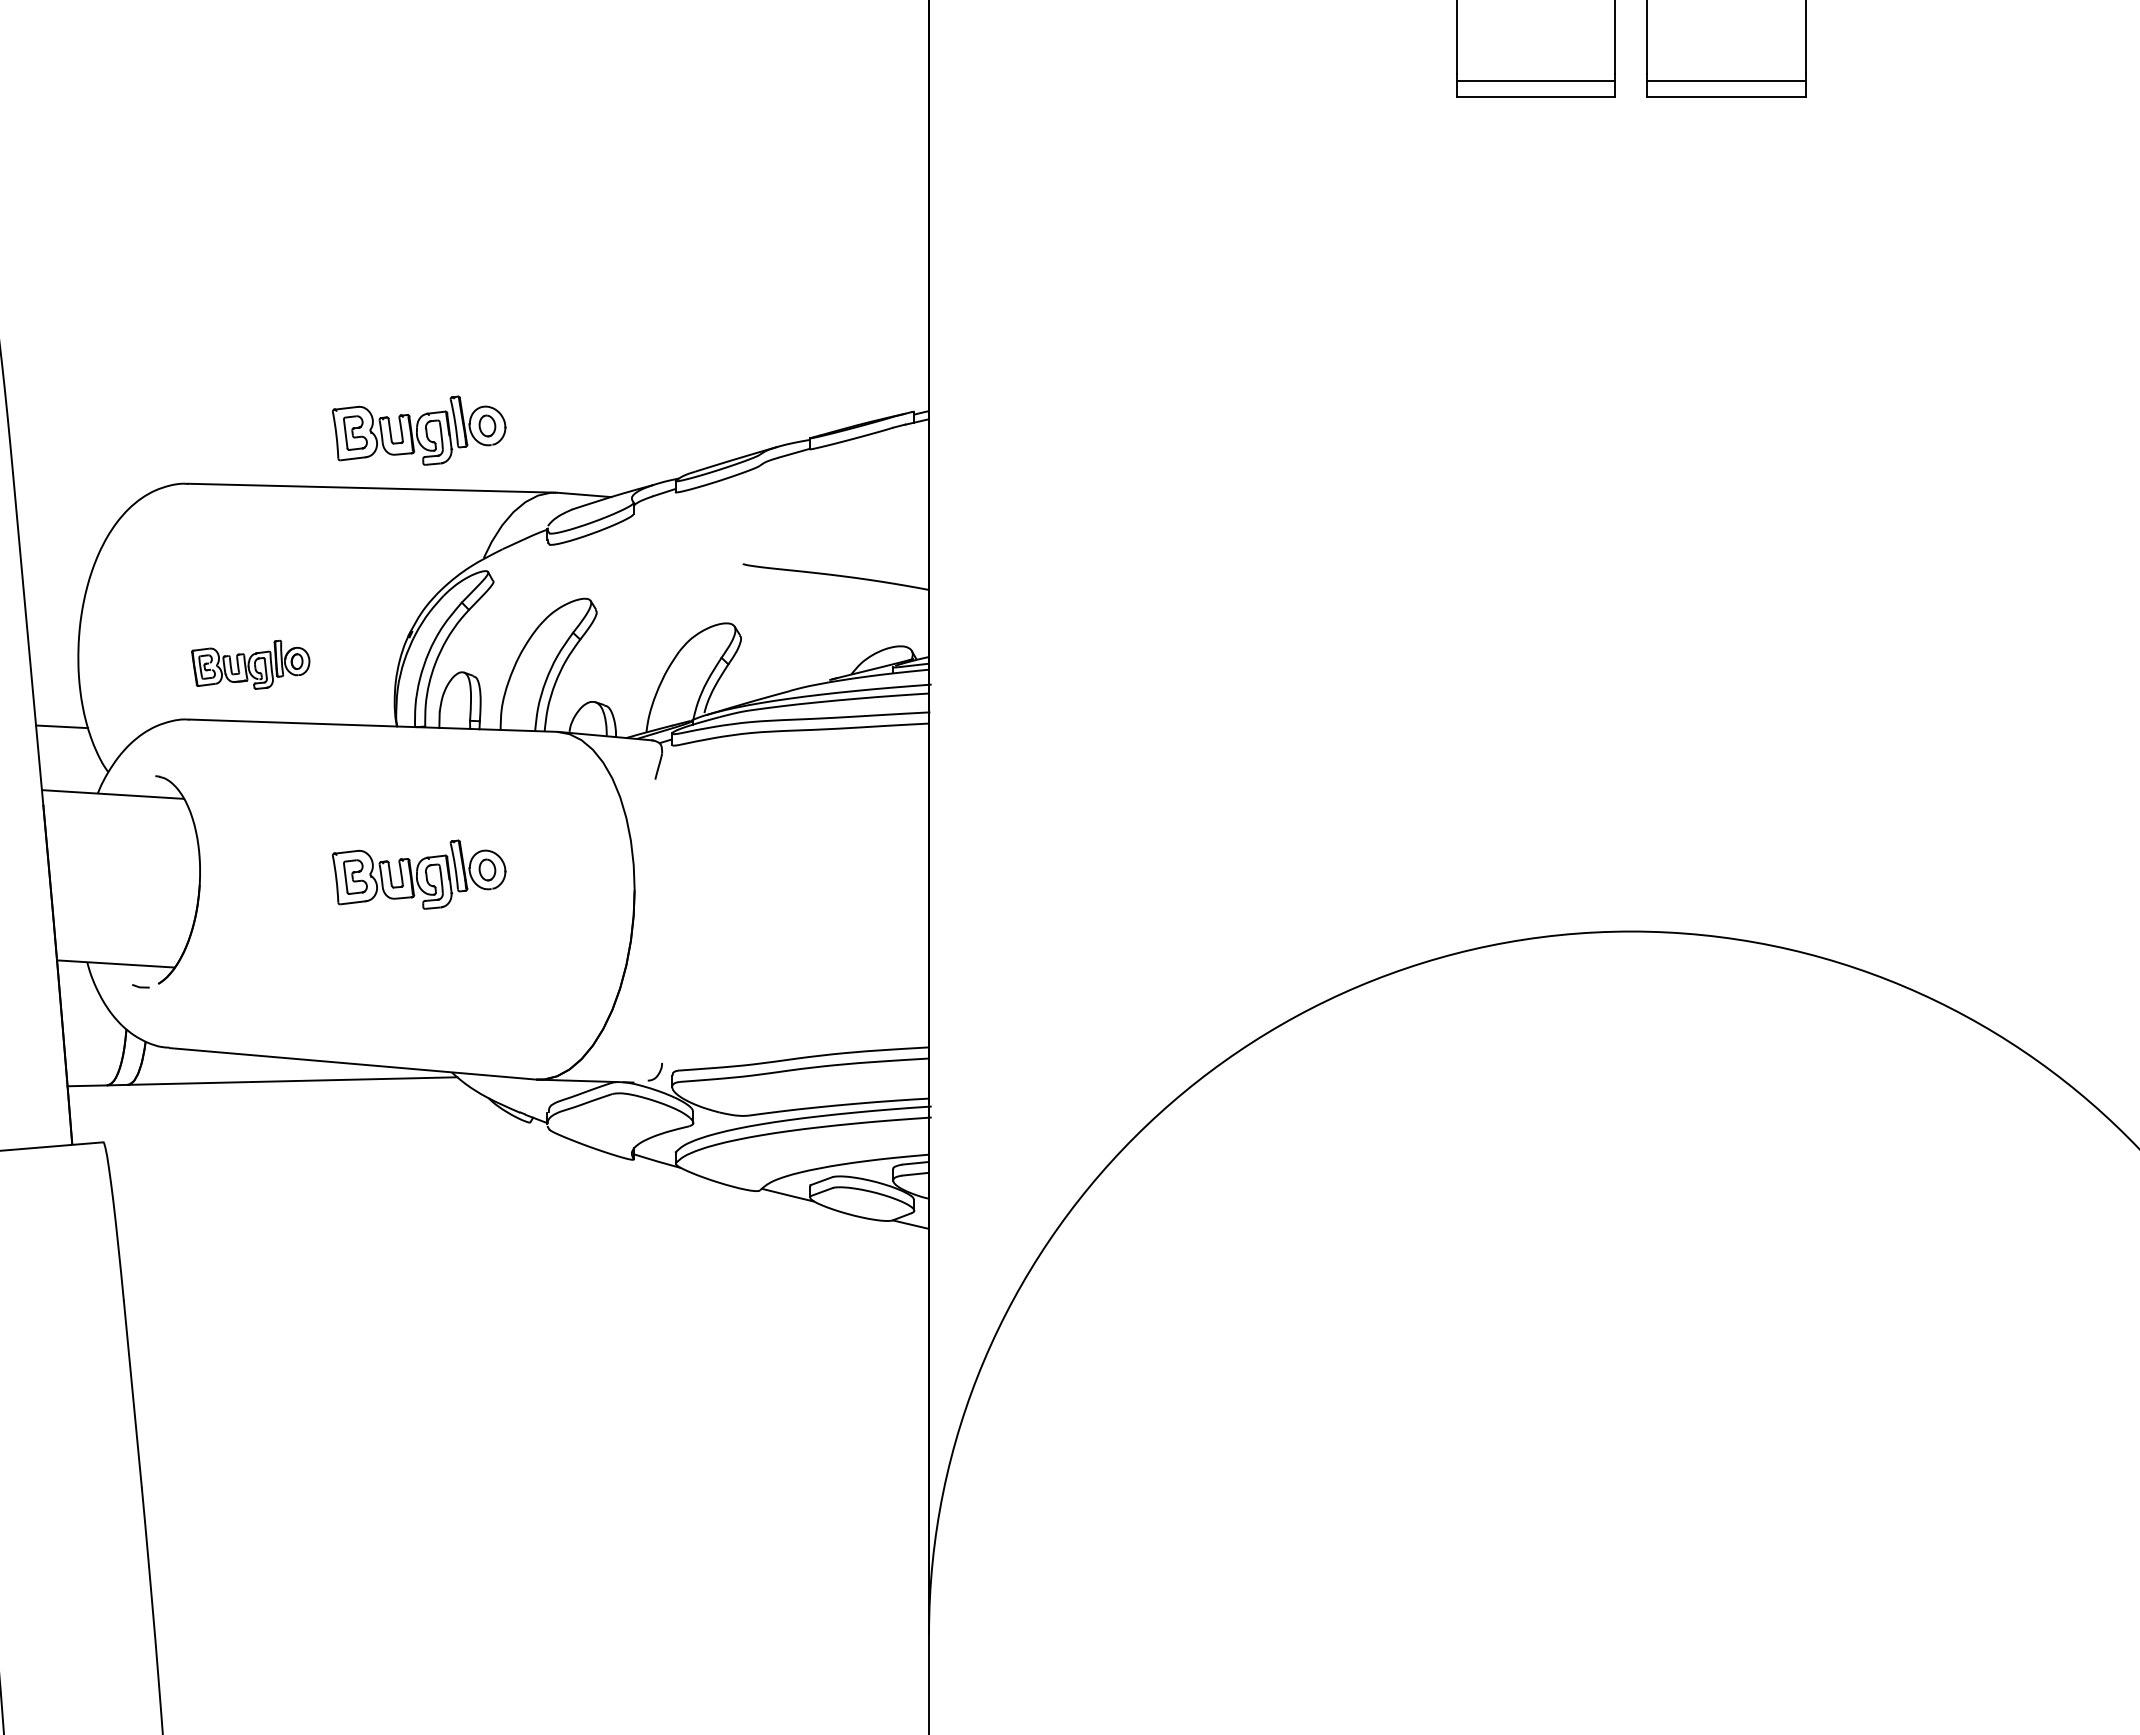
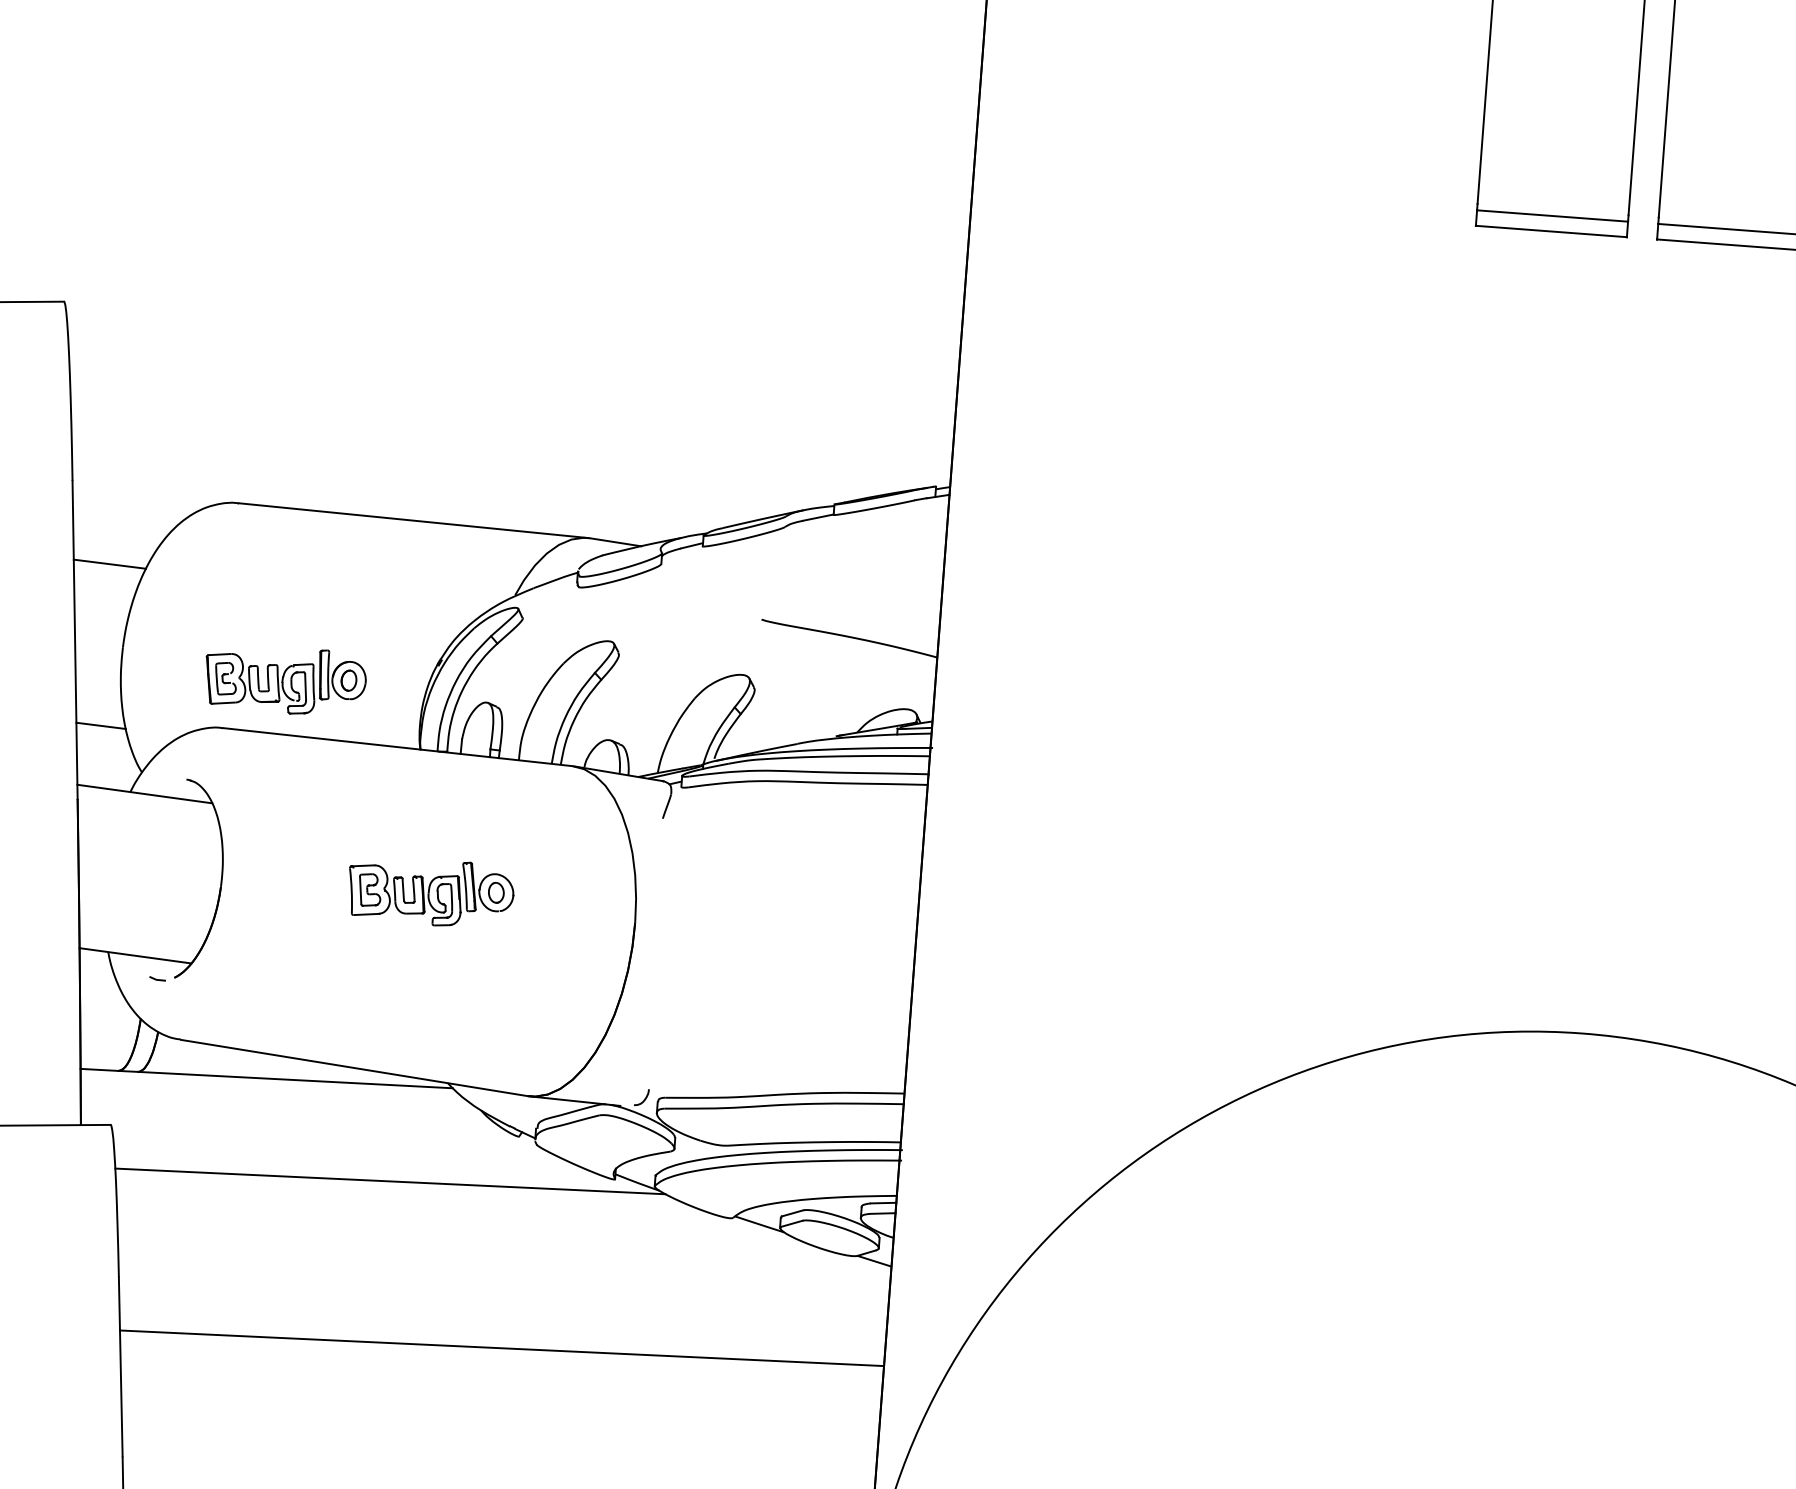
part: (419, 430) -> (463, 469), removed
line: (58, 557) -> (109, 564), added
part: (250, 664) -> (285, 679), size x1.43
line: (399, 1179) -> (390, 1181), added
line: (529, 1344) -> (502, 1348), added

